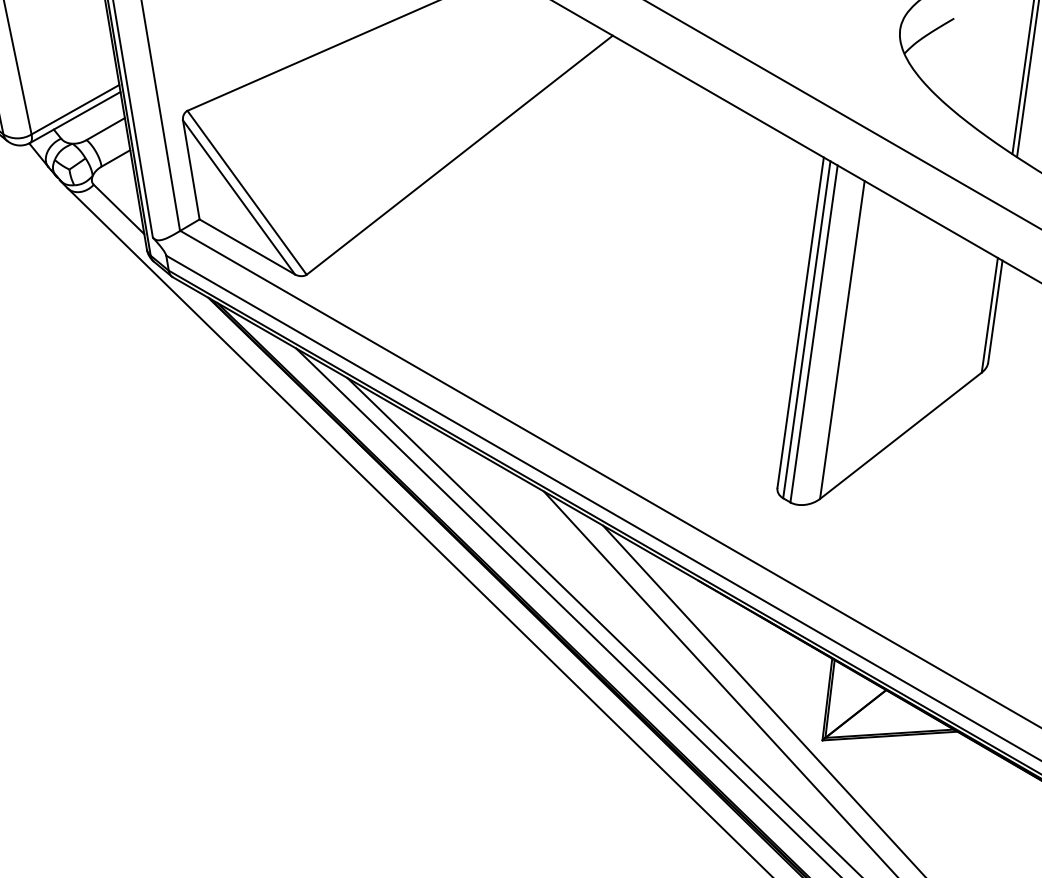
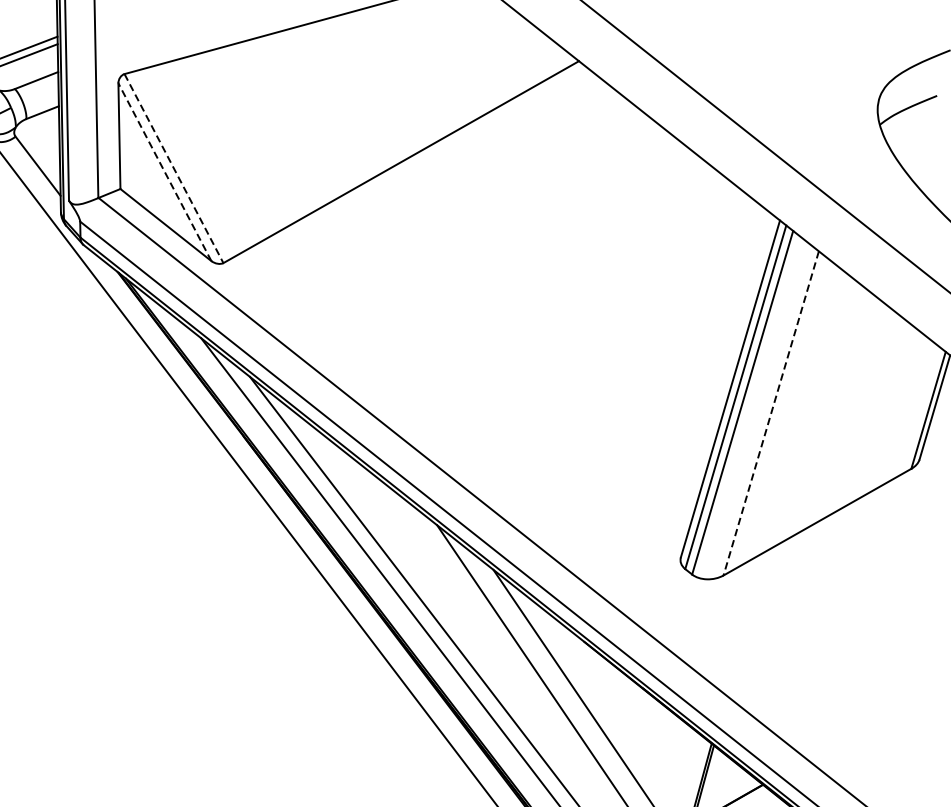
line: (247, 193) -> (174, 169), solid -> dashed
line: (238, 197) -> (164, 172), solid -> dashed
line: (842, 340) -> (771, 413), solid -> dashed

